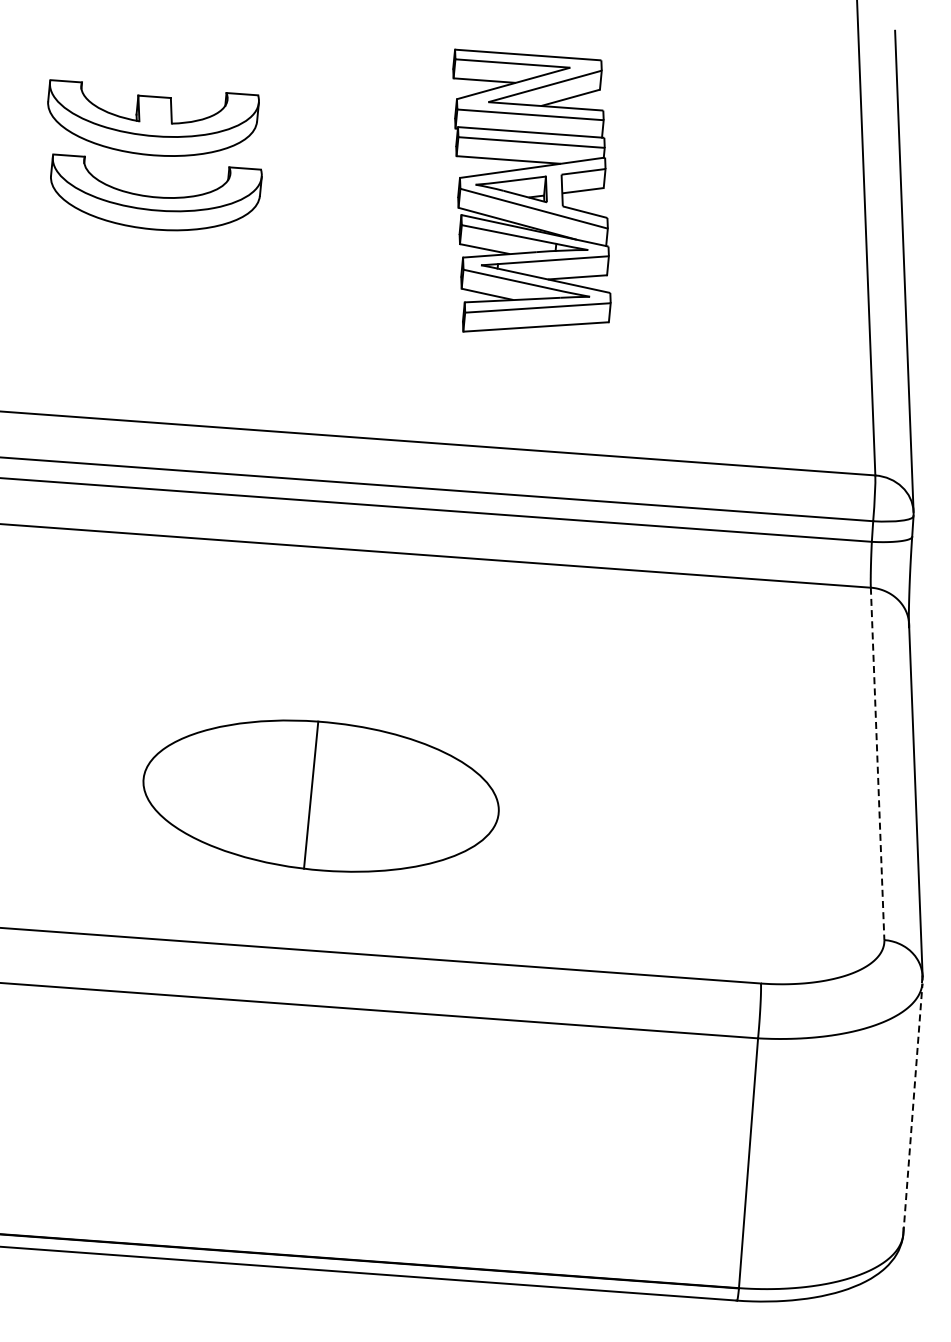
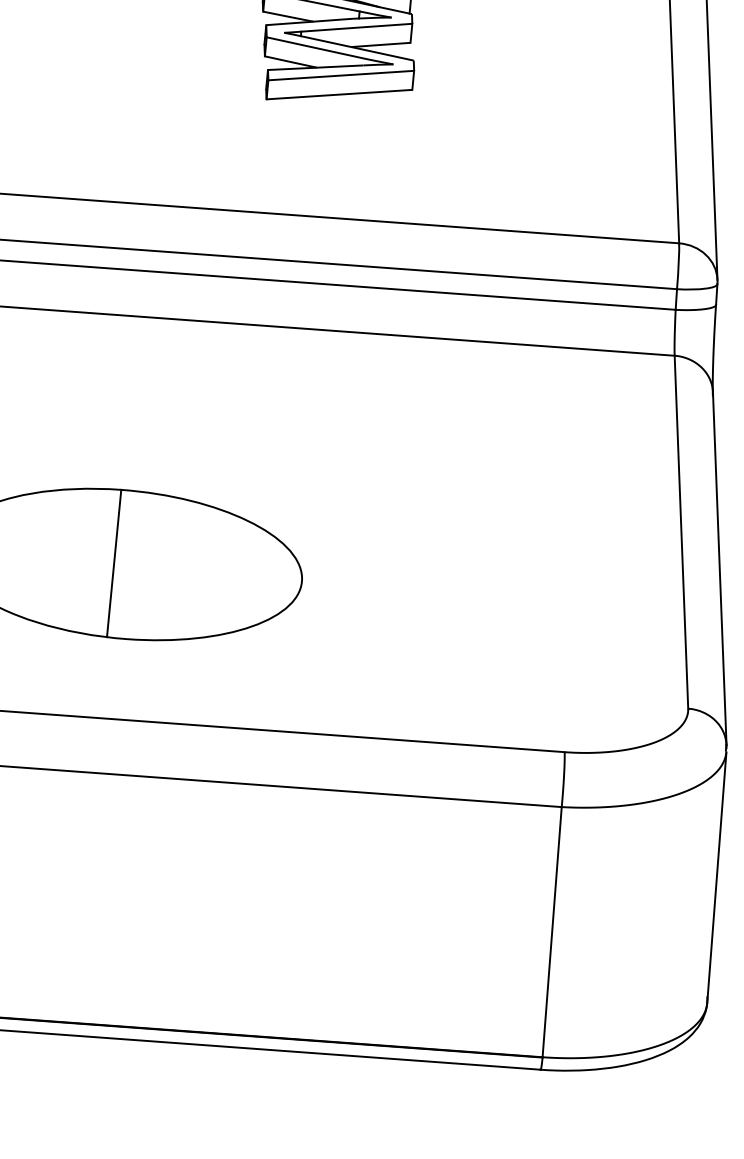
line: (877, 764) -> (681, 532), dashed -> solid
line: (913, 1108) -> (717, 877), dashed -> solid

